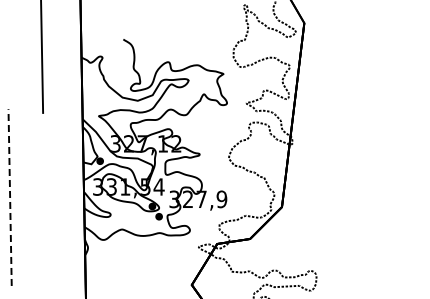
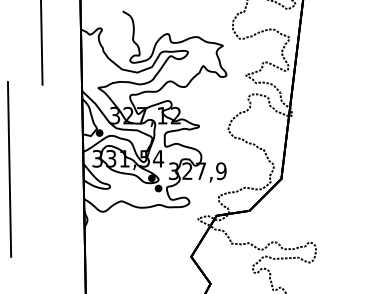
line: (10, 197) -> (9, 169), dashed -> solid

